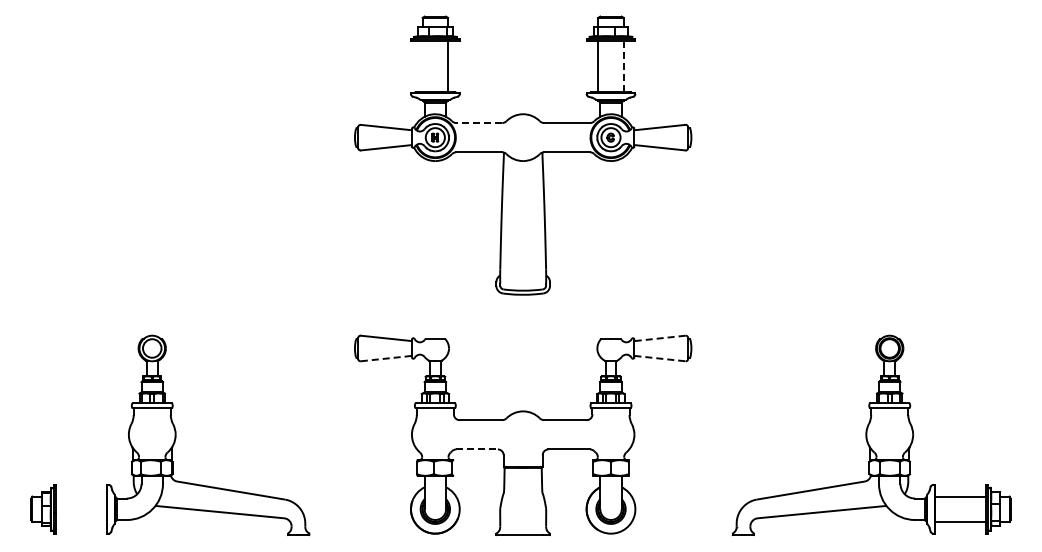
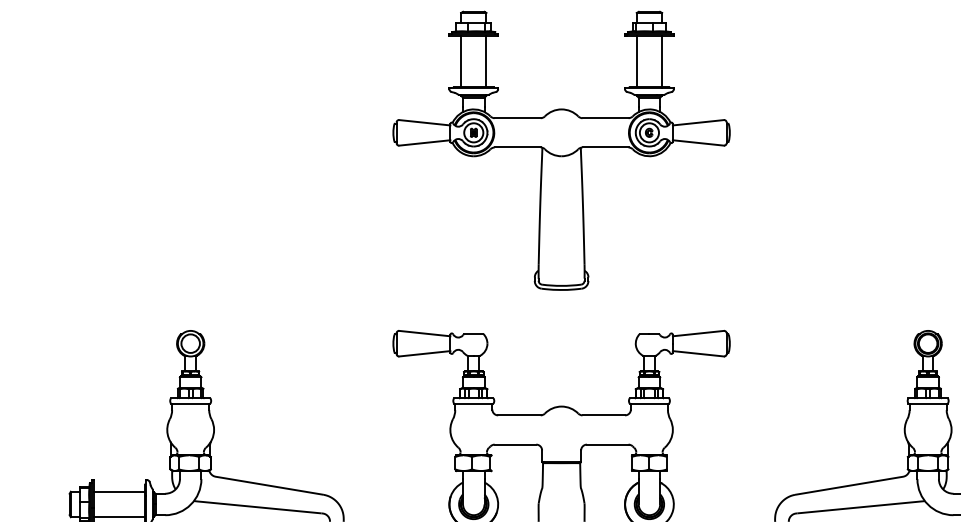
line: (422, 66) -> (460, 61), added
line: (623, 66) -> (661, 61), dashed -> solid
line: (478, 123) -> (516, 118), dashed -> solid
line: (659, 338) -> (697, 333), dashed -> solid
line: (386, 358) -> (424, 353), dashed -> solid
line: (659, 358) -> (697, 353), dashed -> solid
line: (477, 449) -> (515, 444), dashed -> solid
line: (80, 496) -> (118, 491), added
line: (80, 521) -> (118, 516), added

